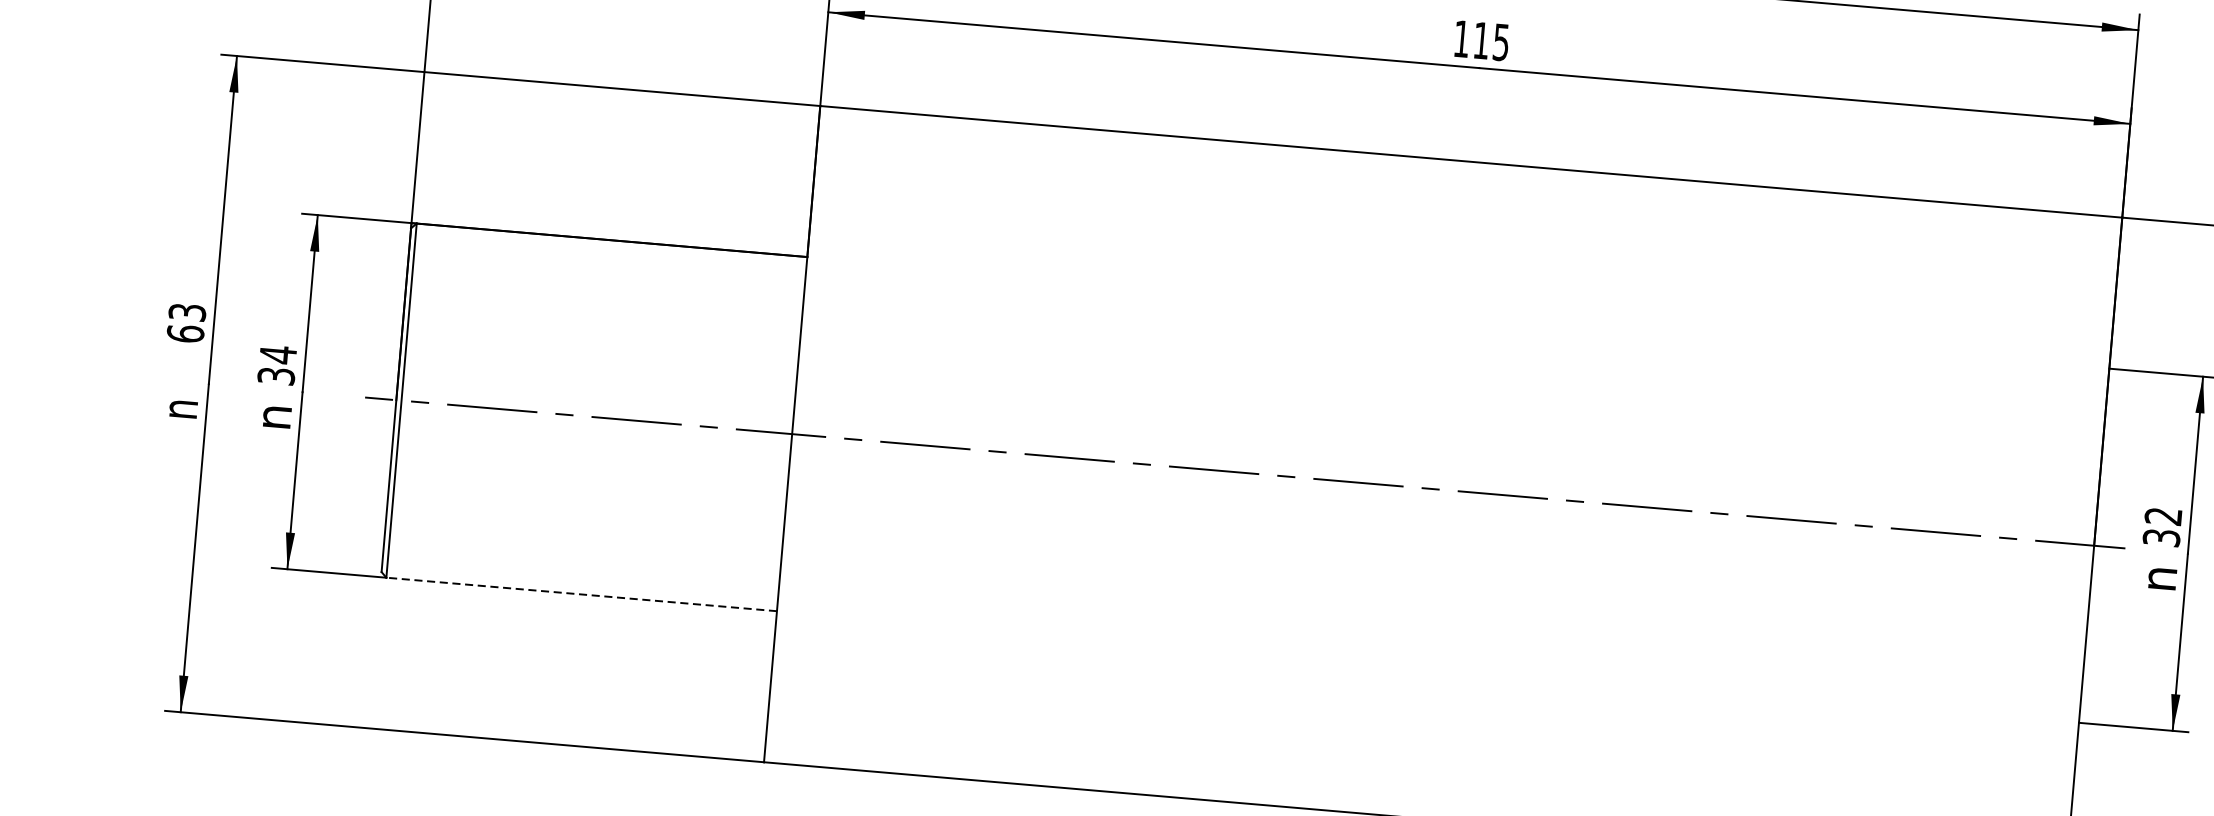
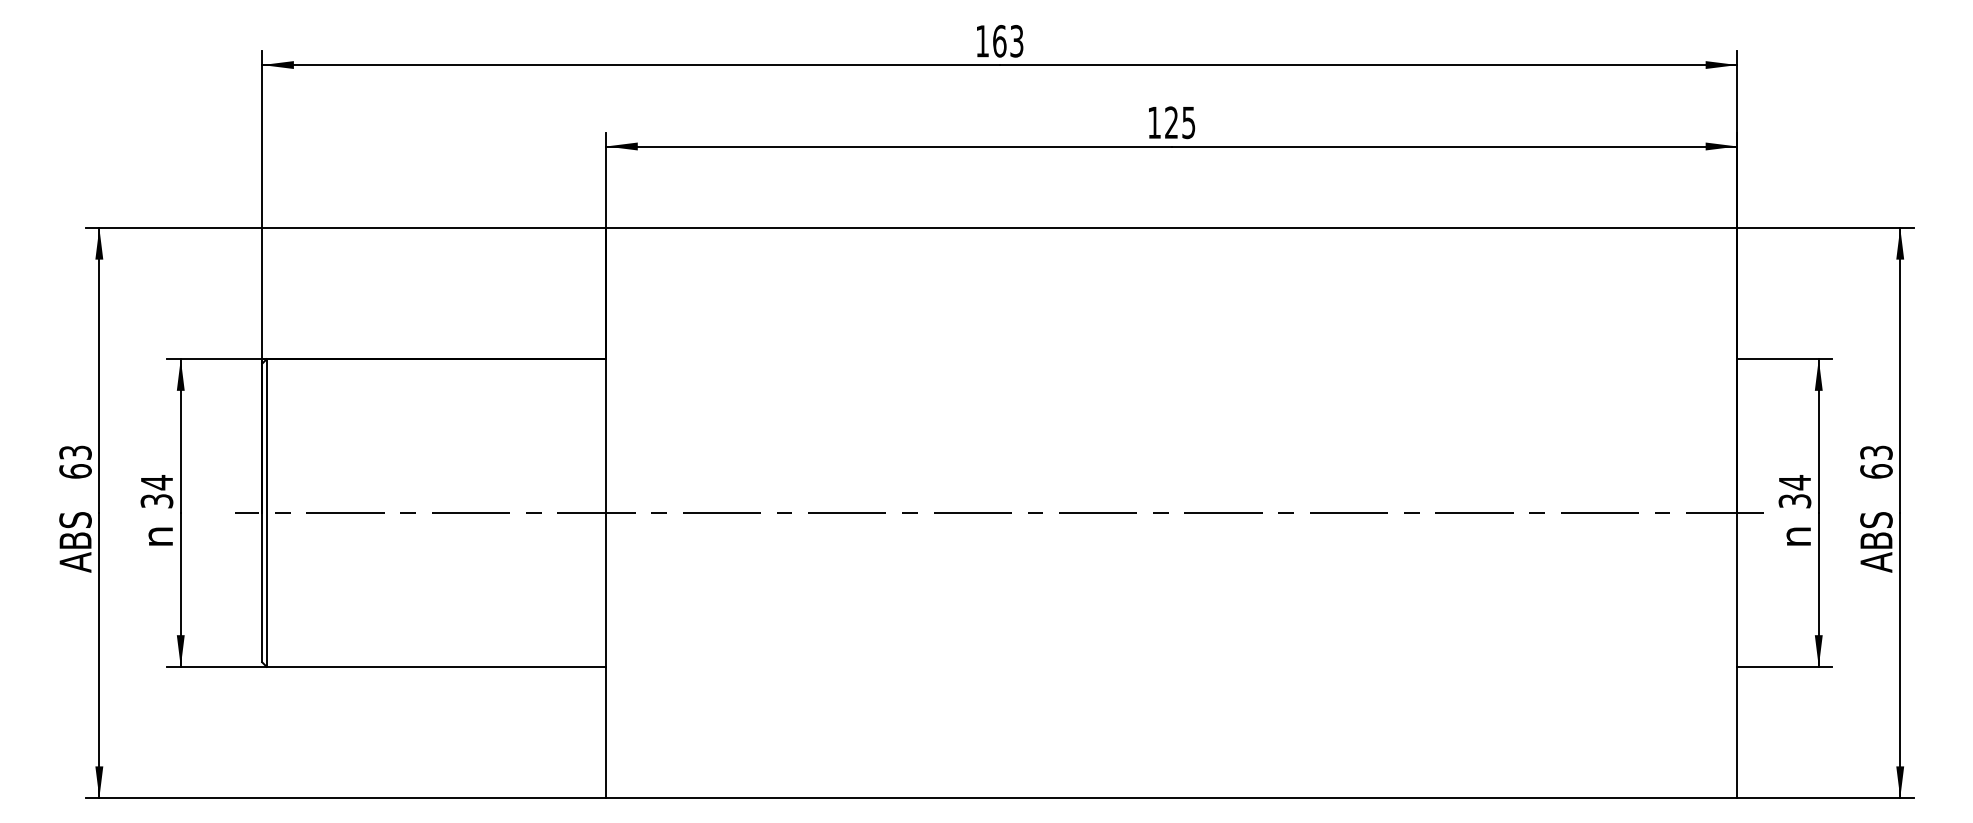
text: (1481, 40) -> (1171, 122), 115 -> 125
text: (178, 415) -> (75, 542), n -> ABS
text: (2162, 516) -> (1794, 482), 32 -> 34
line: (581, 594) -> (436, 666), dashed -> solid

